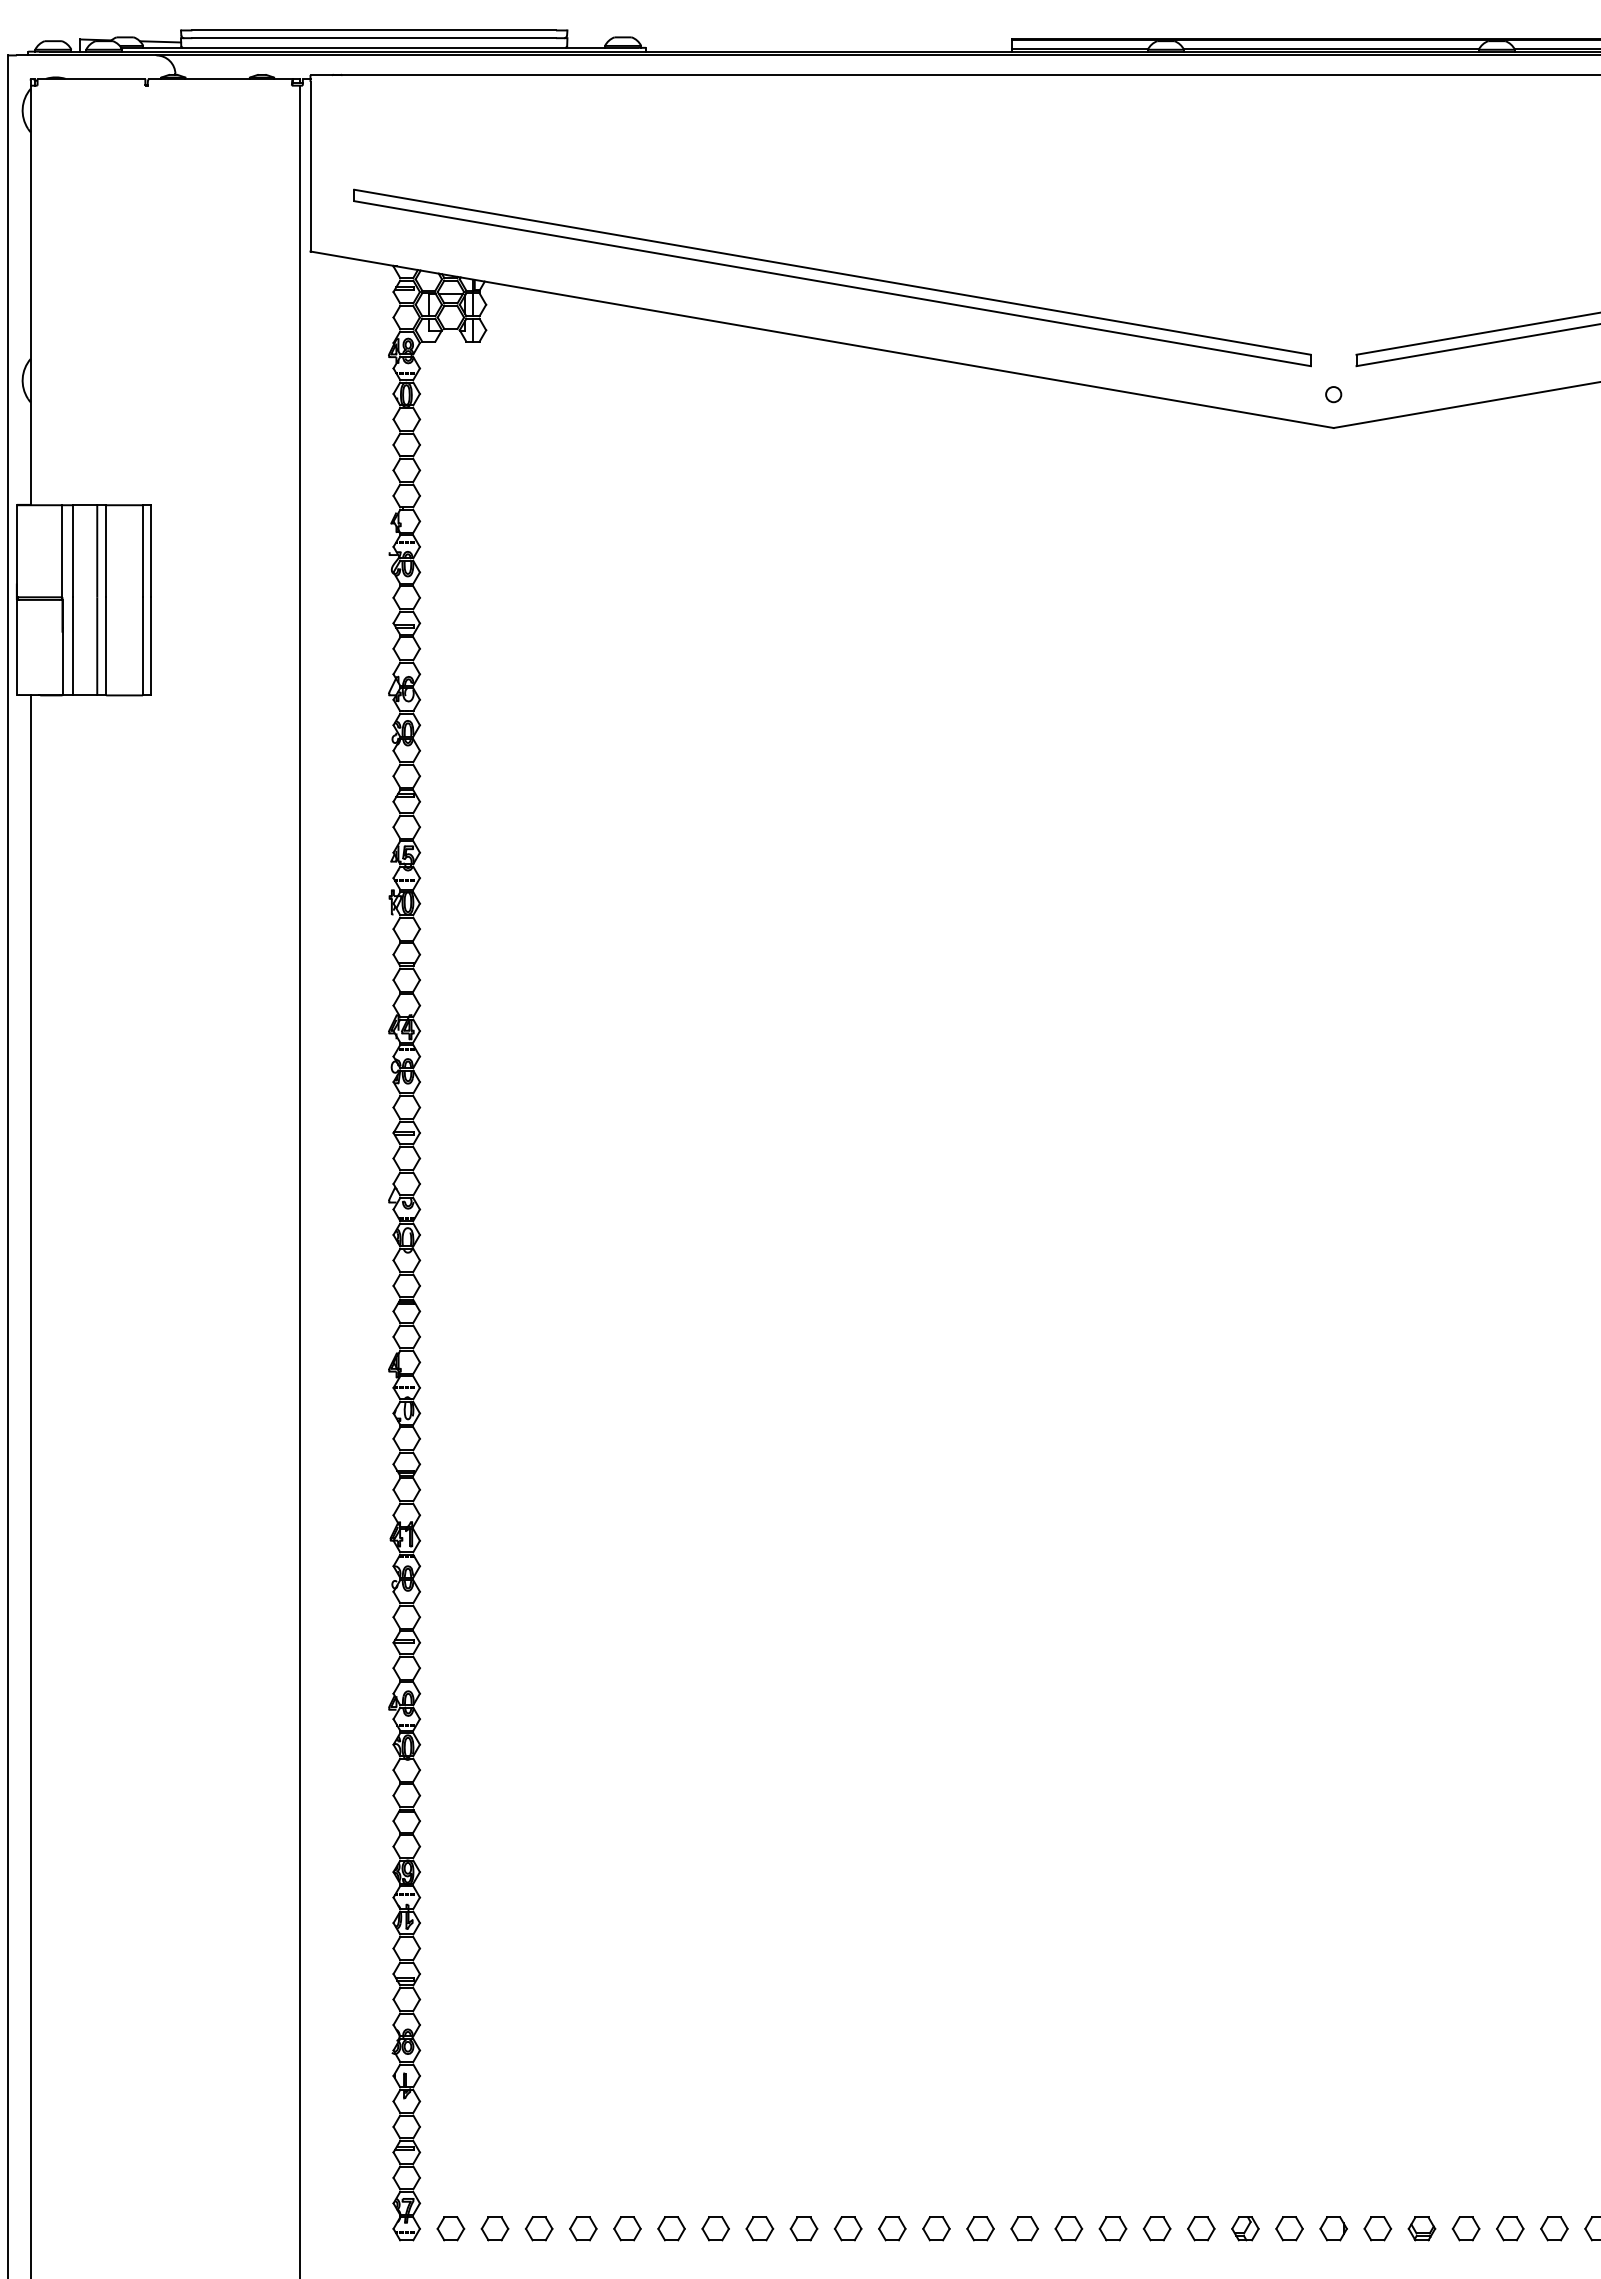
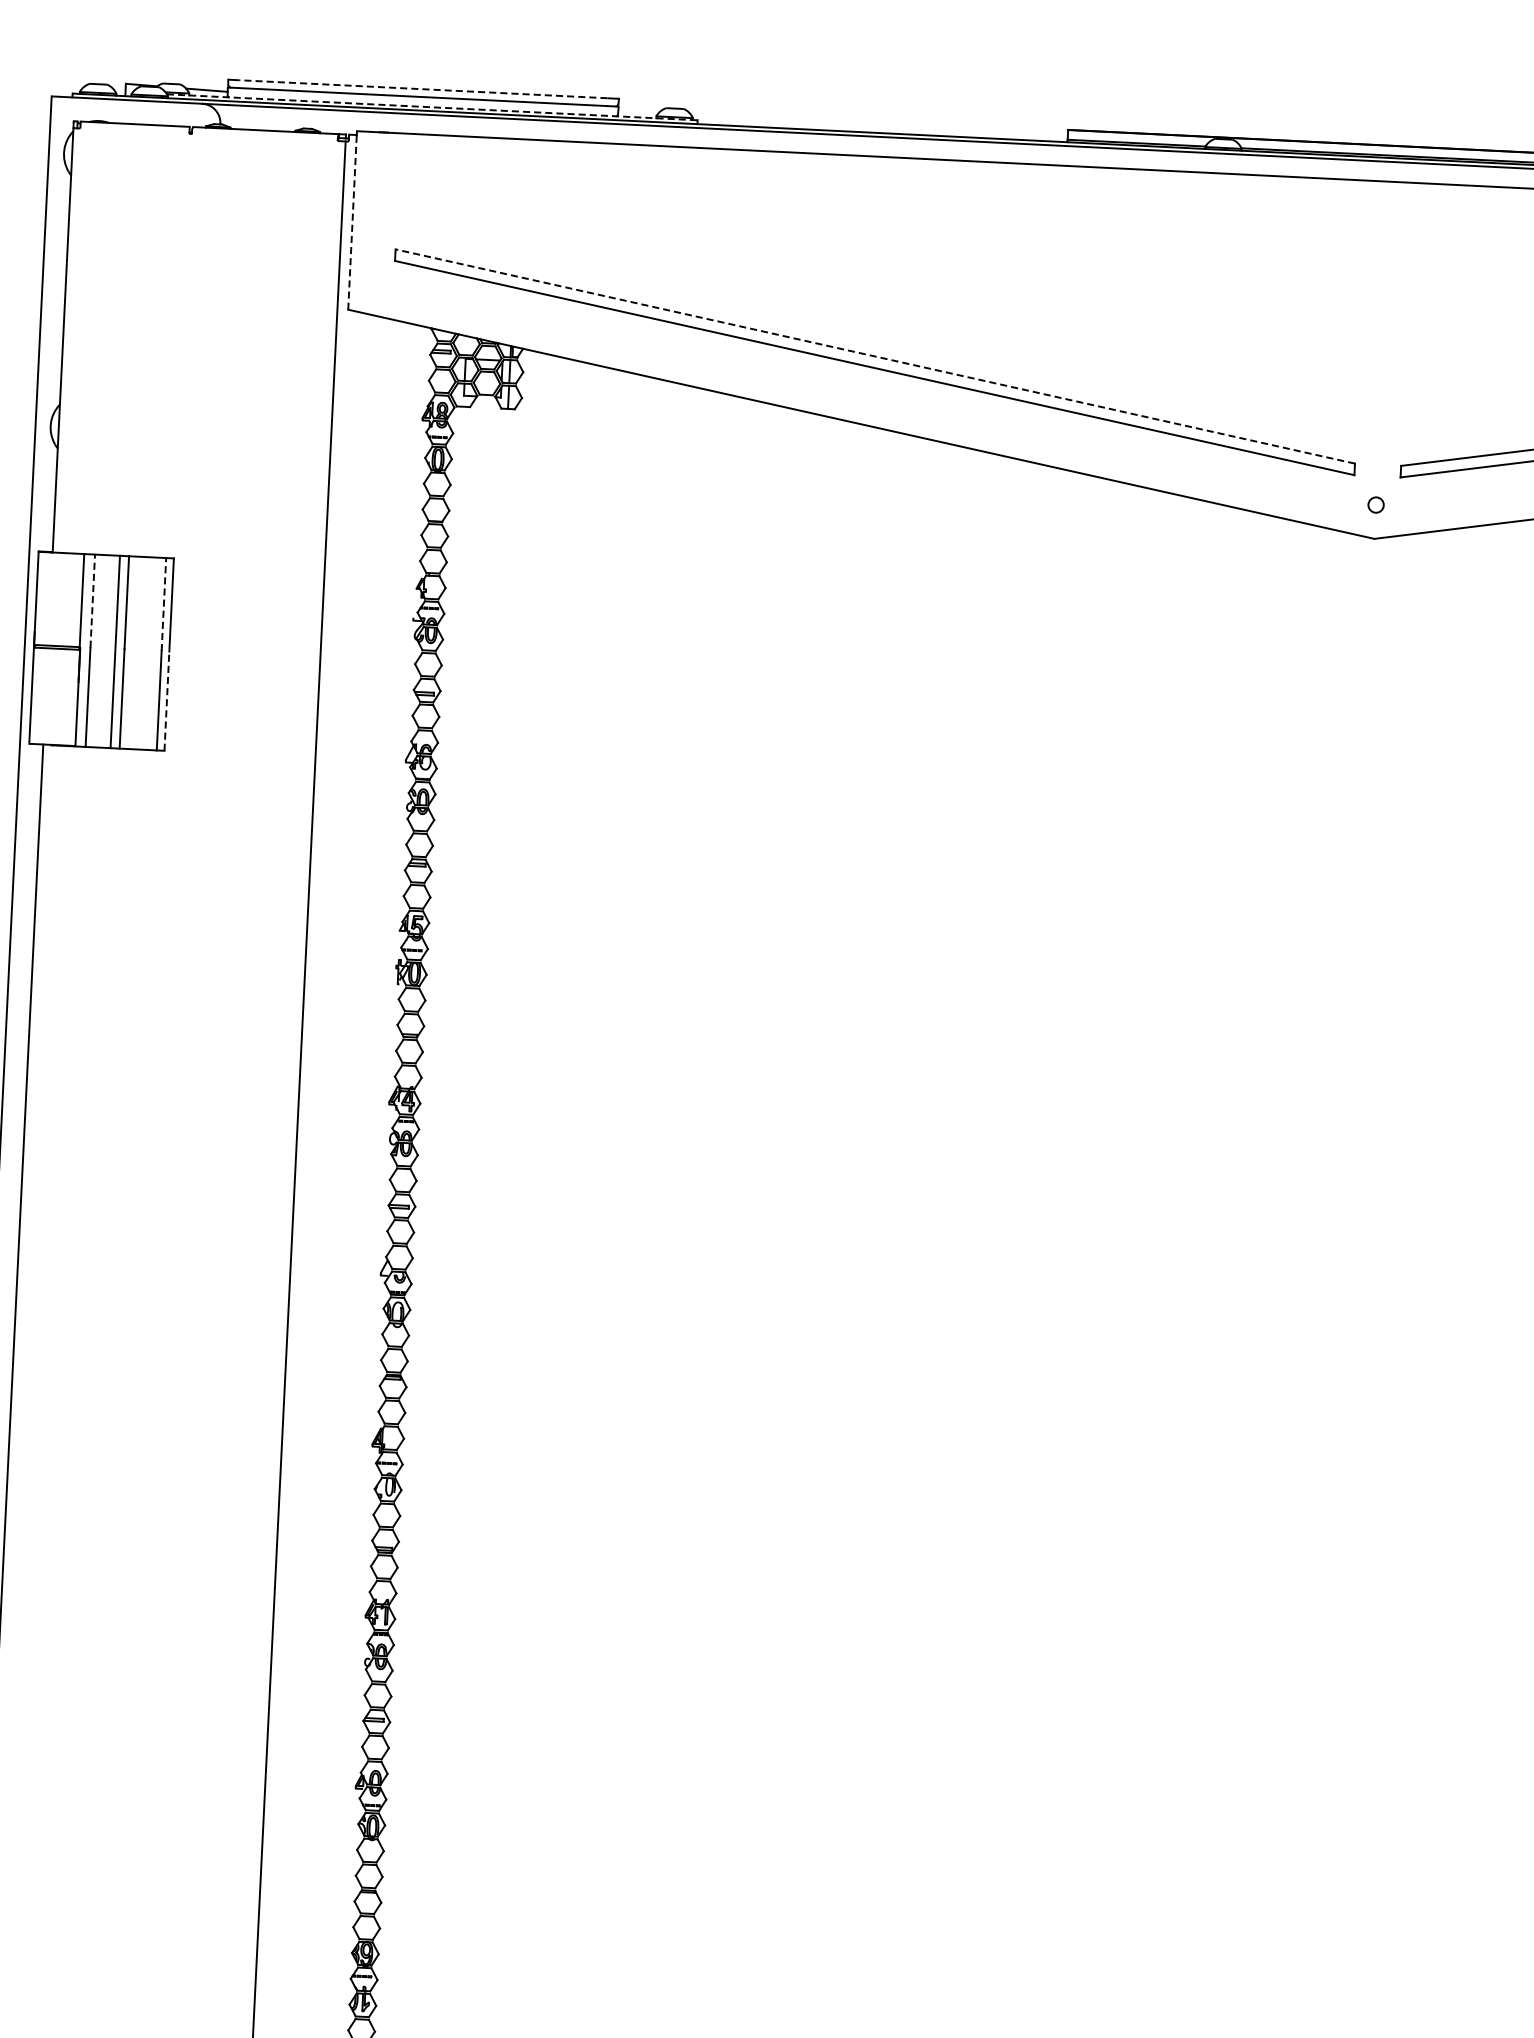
line: (374, 30) -> (423, 89), solid -> dashed
line: (379, 47) -> (428, 106), solid -> dashed
line: (310, 166) -> (352, 223), solid -> dashed
line: (832, 272) -> (875, 356), solid -> dashed
line: (72, 550) -> (92, 600), solid -> dashed
line: (142, 550) -> (163, 603), solid -> dashed
line: (150, 645) -> (166, 700), solid -> dashed

